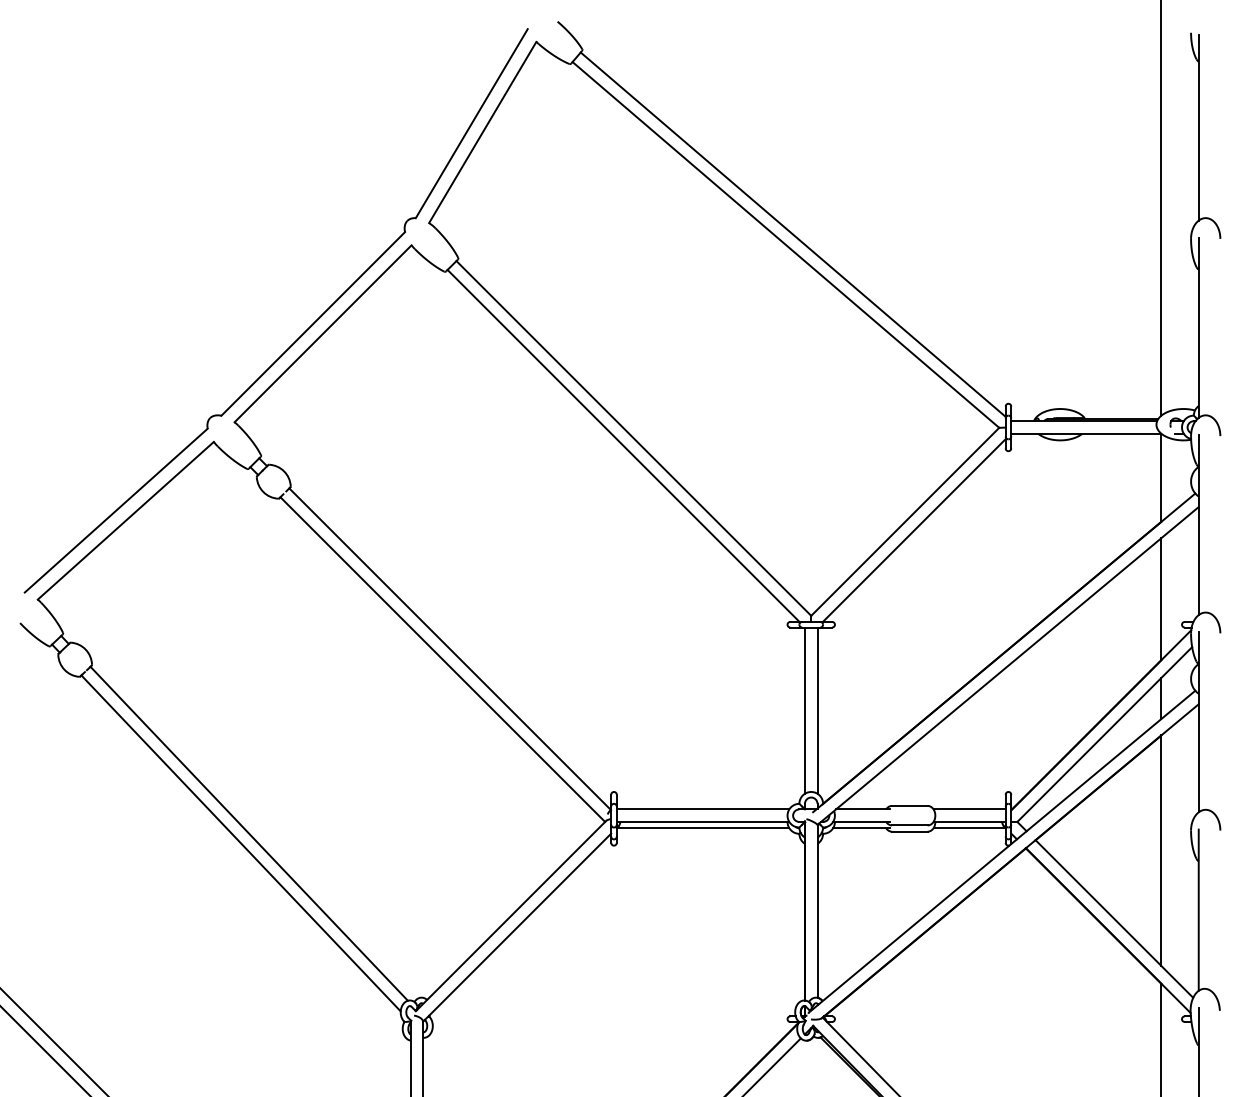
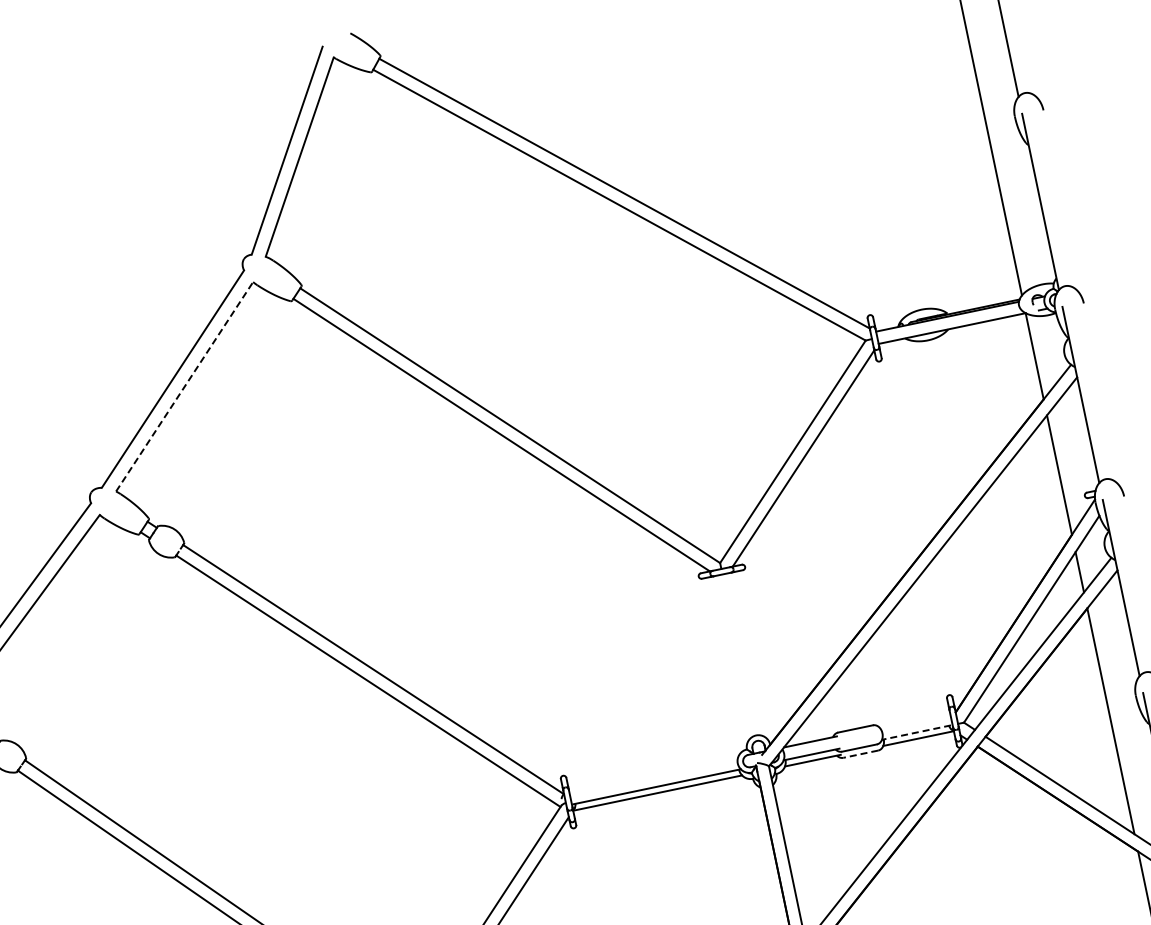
line: (323, 333) -> (184, 386), solid -> dashed
line: (804, 710) -> (732, 657), removed
line: (817, 710) -> (745, 654), removed
line: (702, 809) -> (653, 774), removed
line: (969, 809) -> (914, 720), removed
line: (968, 821) -> (916, 732), solid -> dashed
line: (909, 831) -> (860, 754), solid -> dashed

